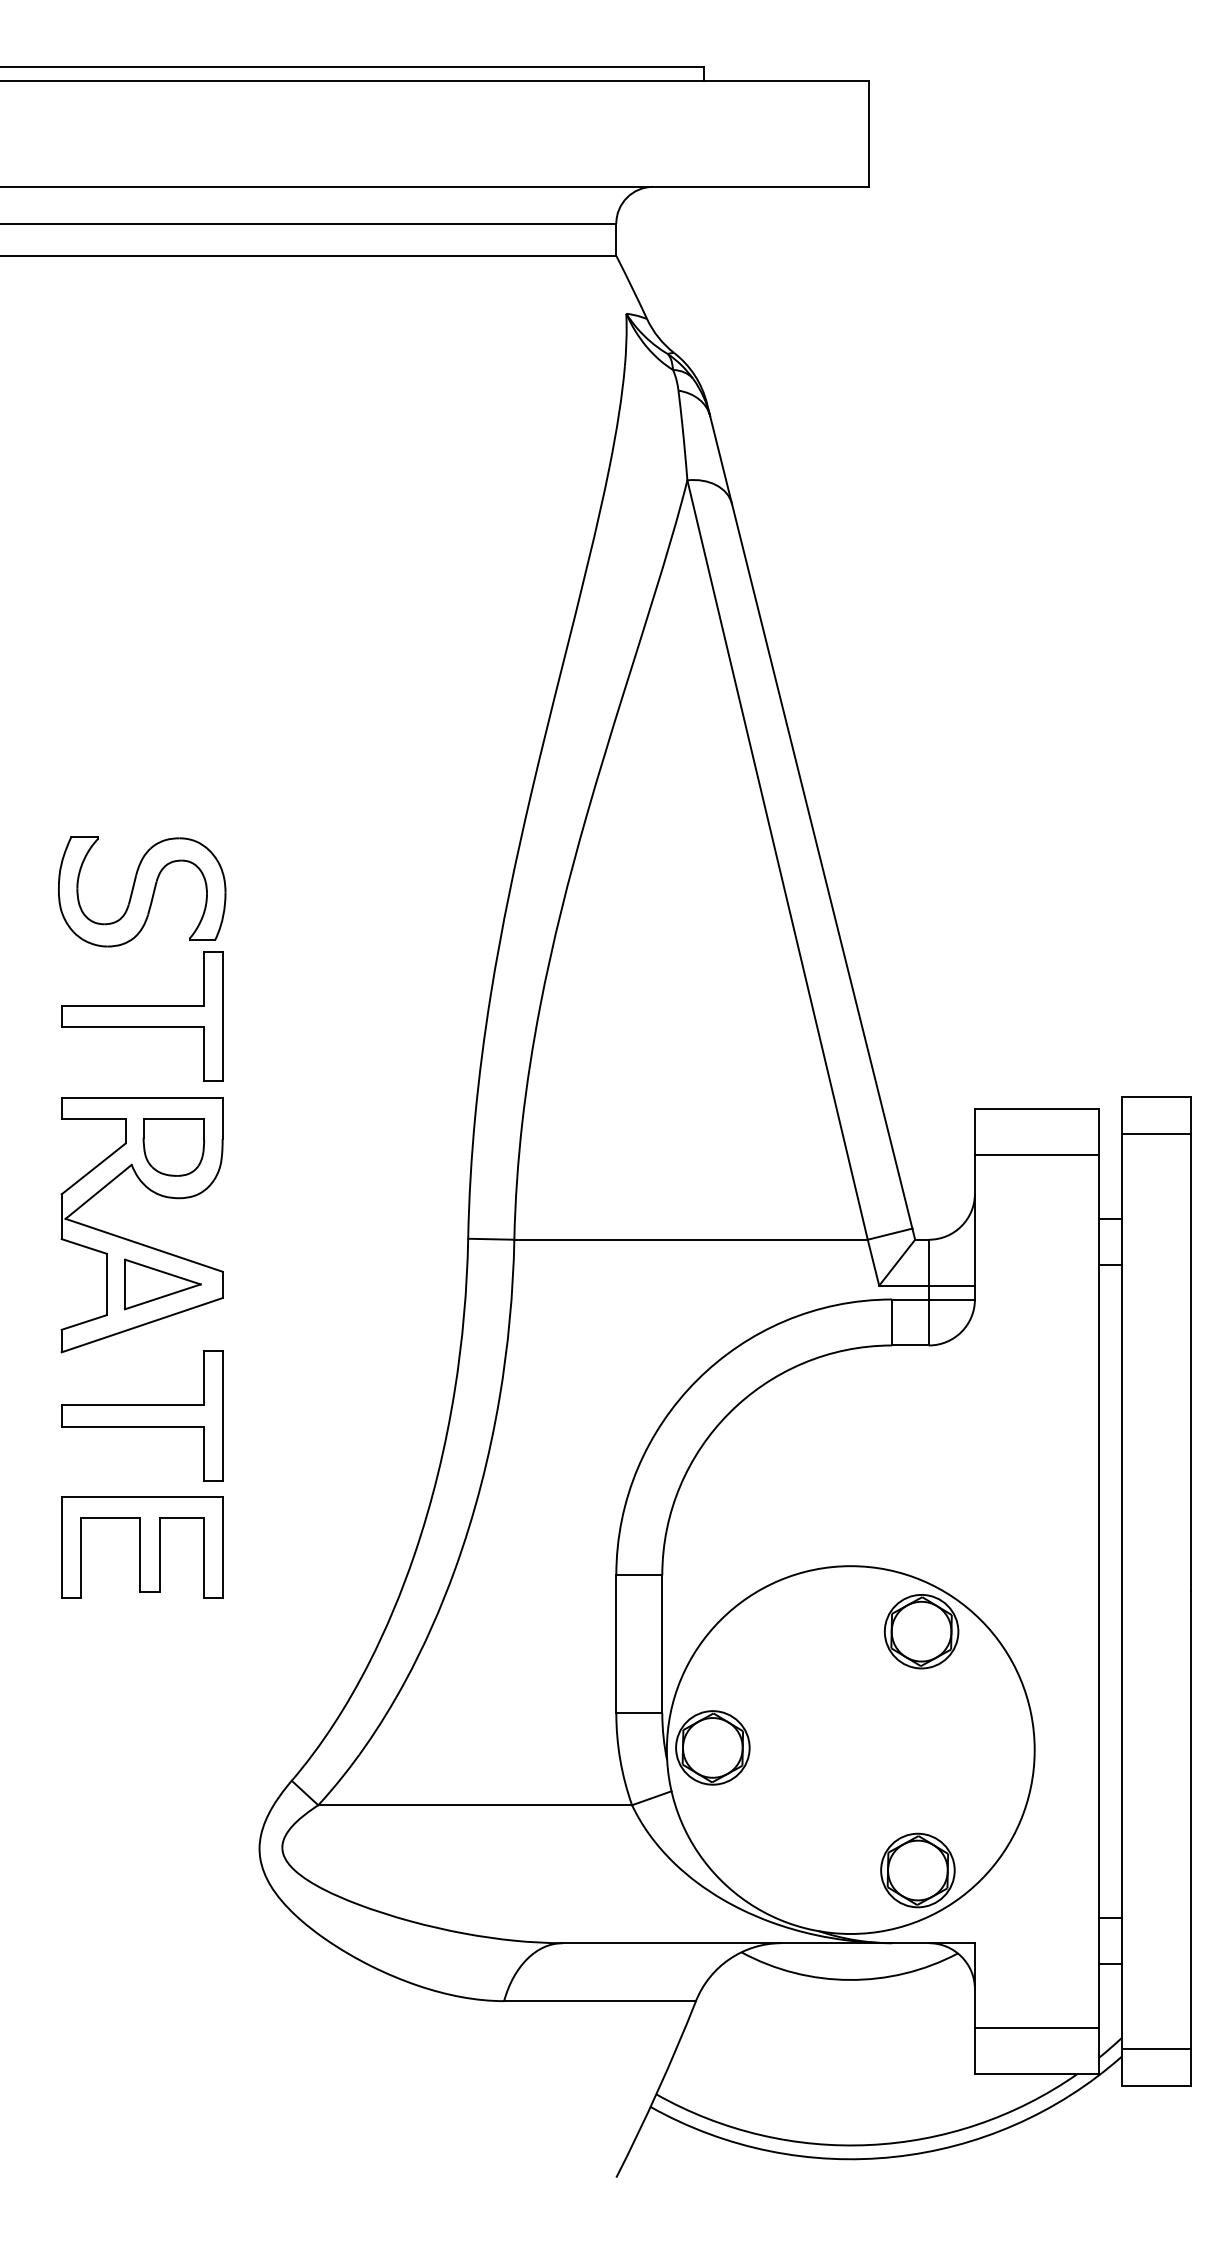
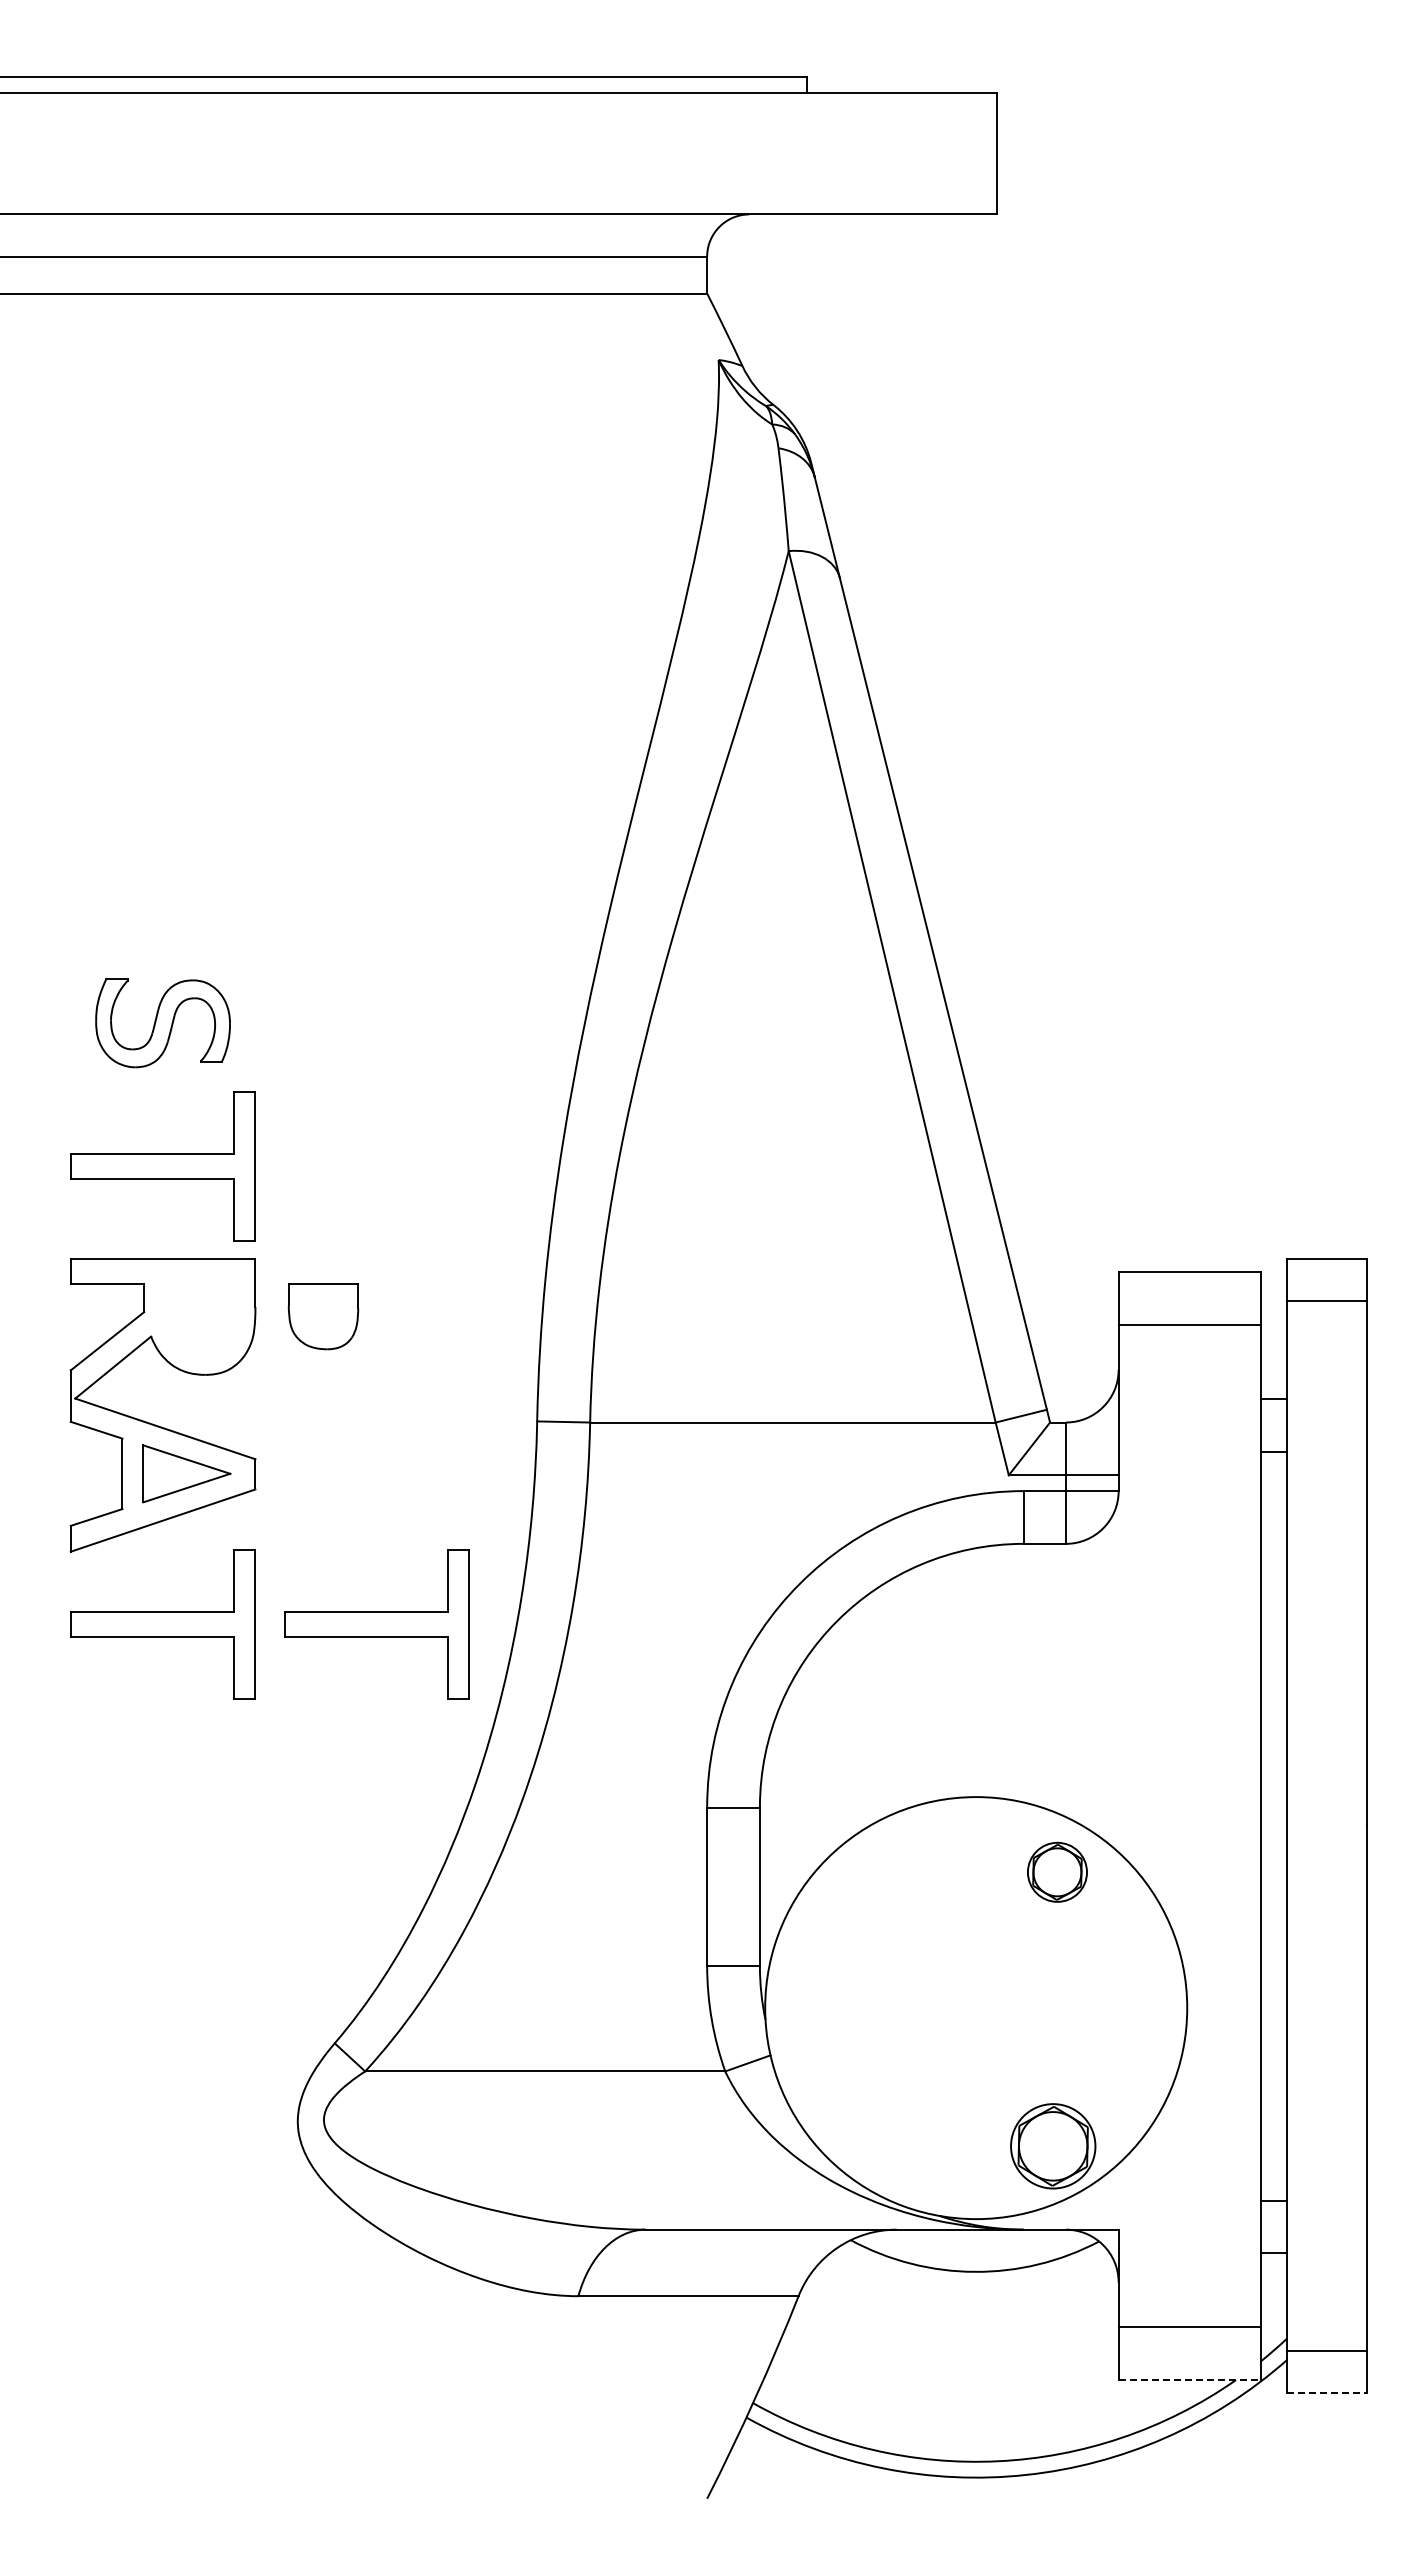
part: (141, 891) -> (162, 1023), size x0.7
part: (173, 1147) -> (323, 1316), moved
part: (328, 1415) -> (376, 1624), added
part: (141, 1547) -> (162, 1775), removed
part: (921, 1631) -> (1057, 1872), size x0.7
part: (712, 1747) -> (817, 2005), removed
line: (1037, 2074) -> (1190, 2380), solid -> dashed
line: (1156, 2085) -> (1327, 2393), solid -> dashed

